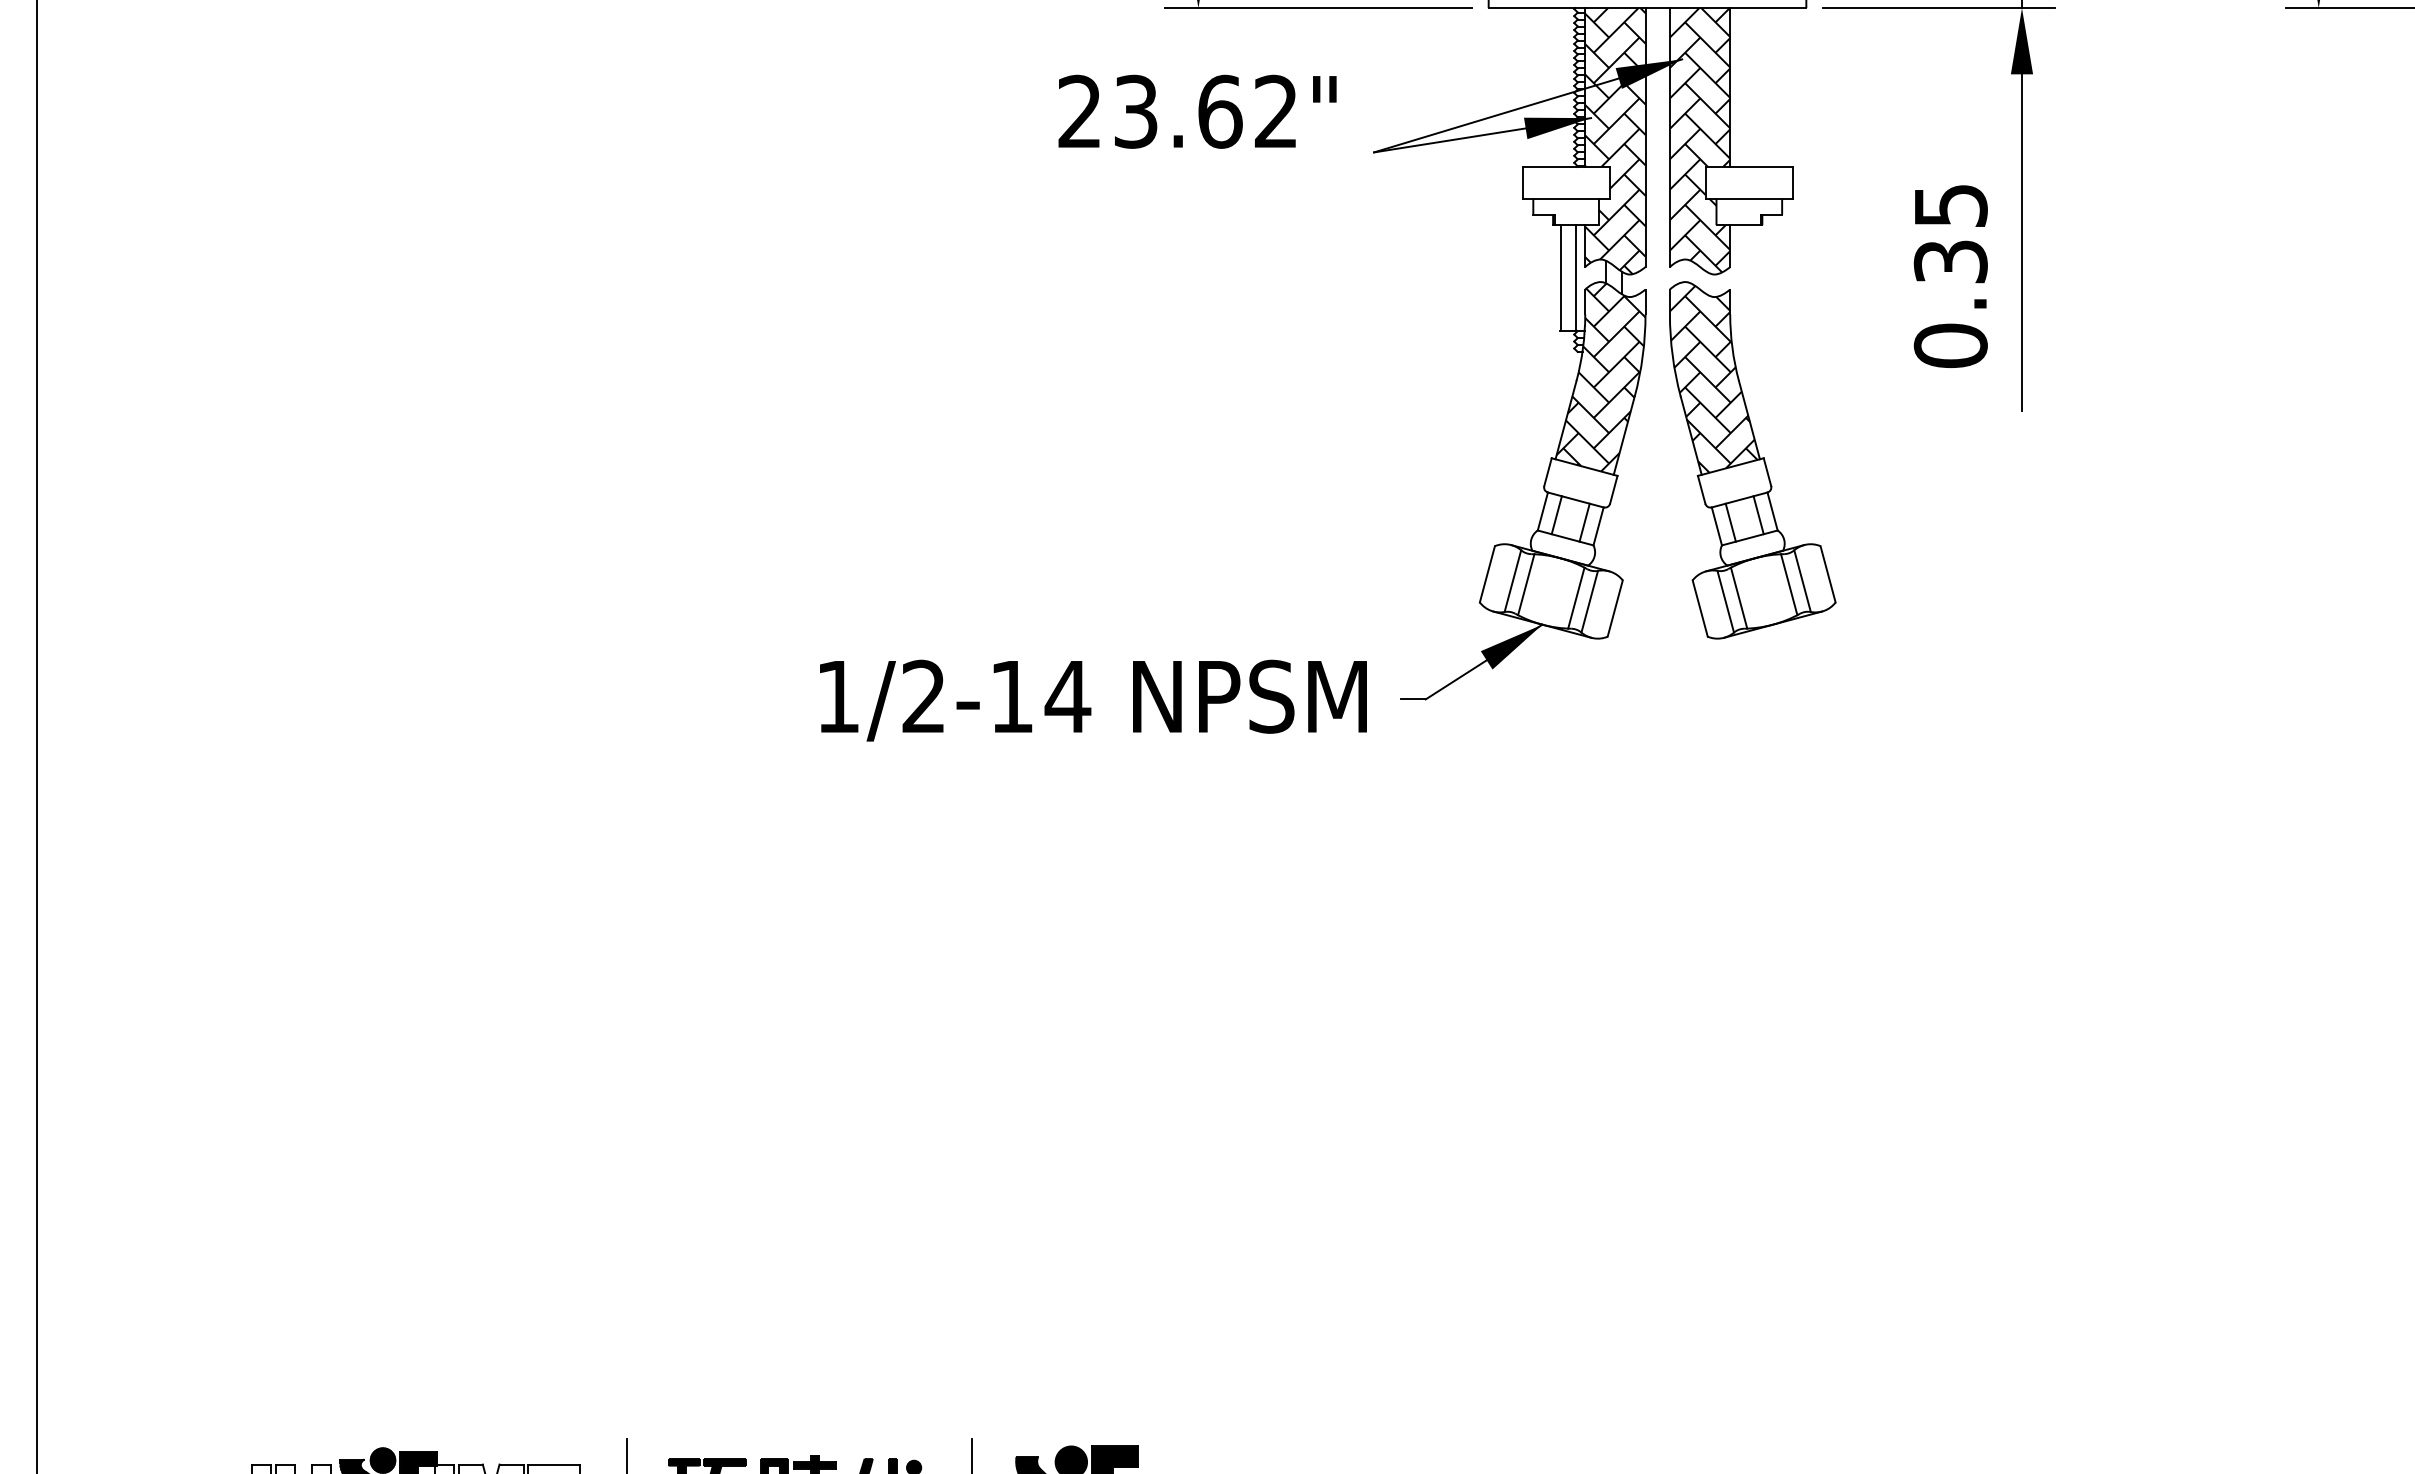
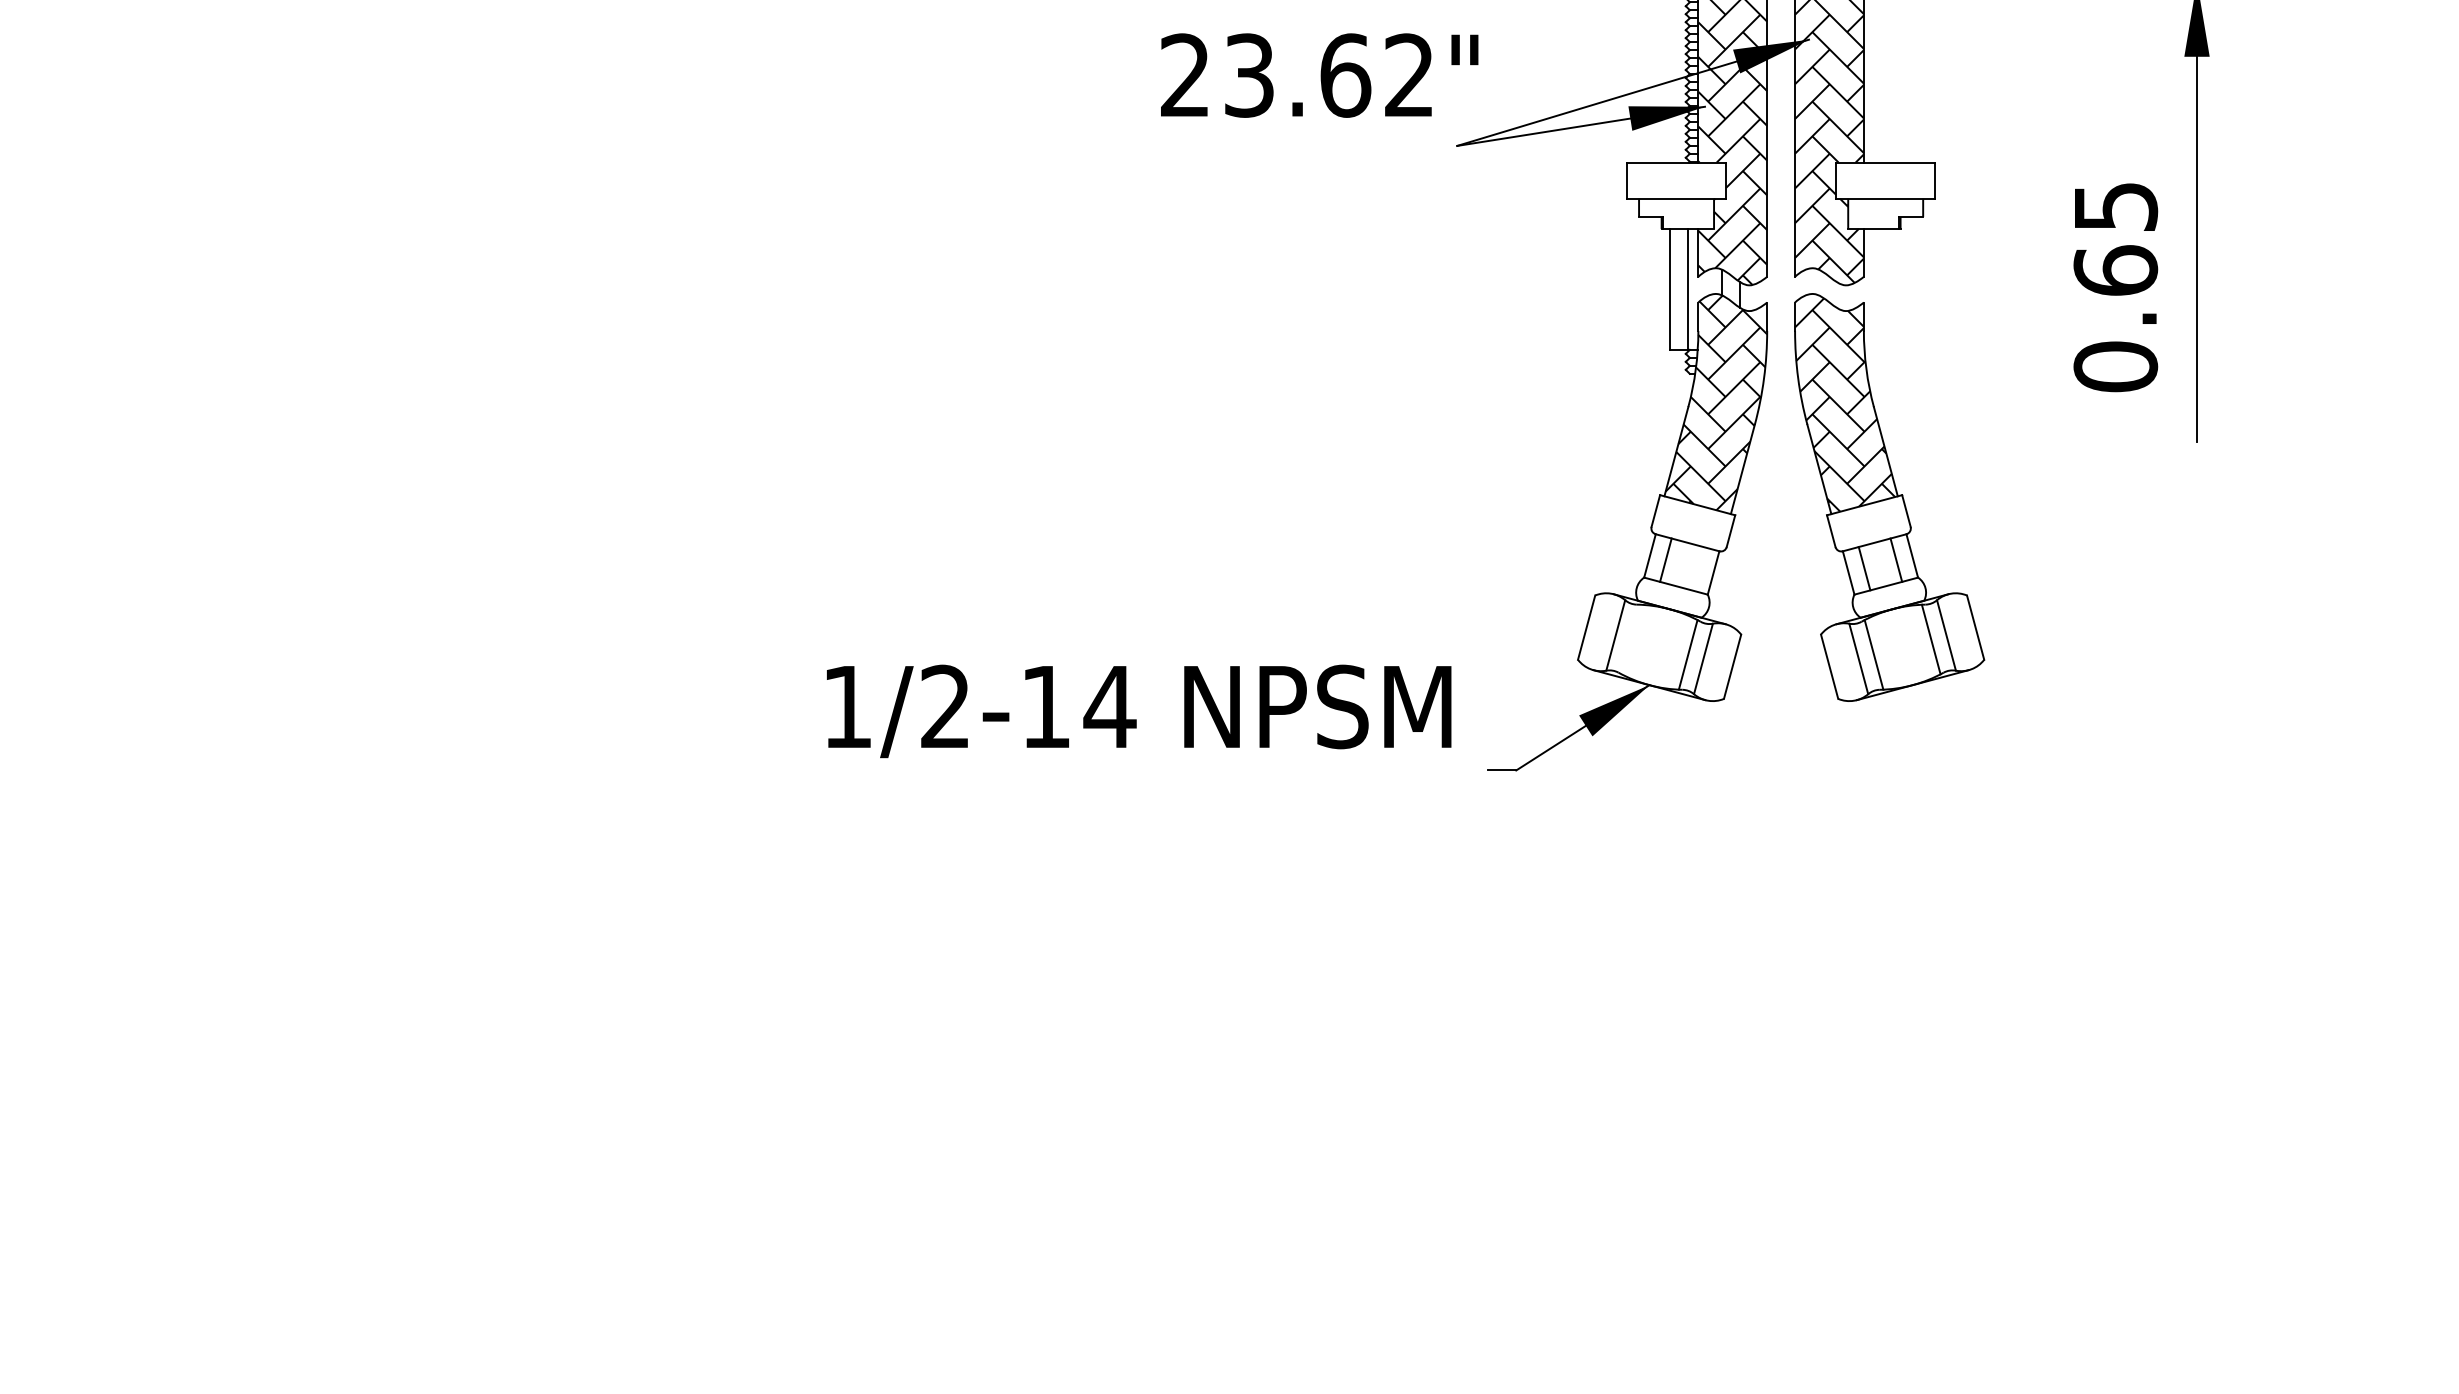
text: (1197, 111) -> (1319, 75), moved
text: (1950, 261) -> (2115, 270), 0.35 -> 0.65
line: (1584, 522) -> (1697, 568), removed
line: (1526, 584) -> (1631, 639), removed
text: (1093, 700) -> (1139, 711), moved

